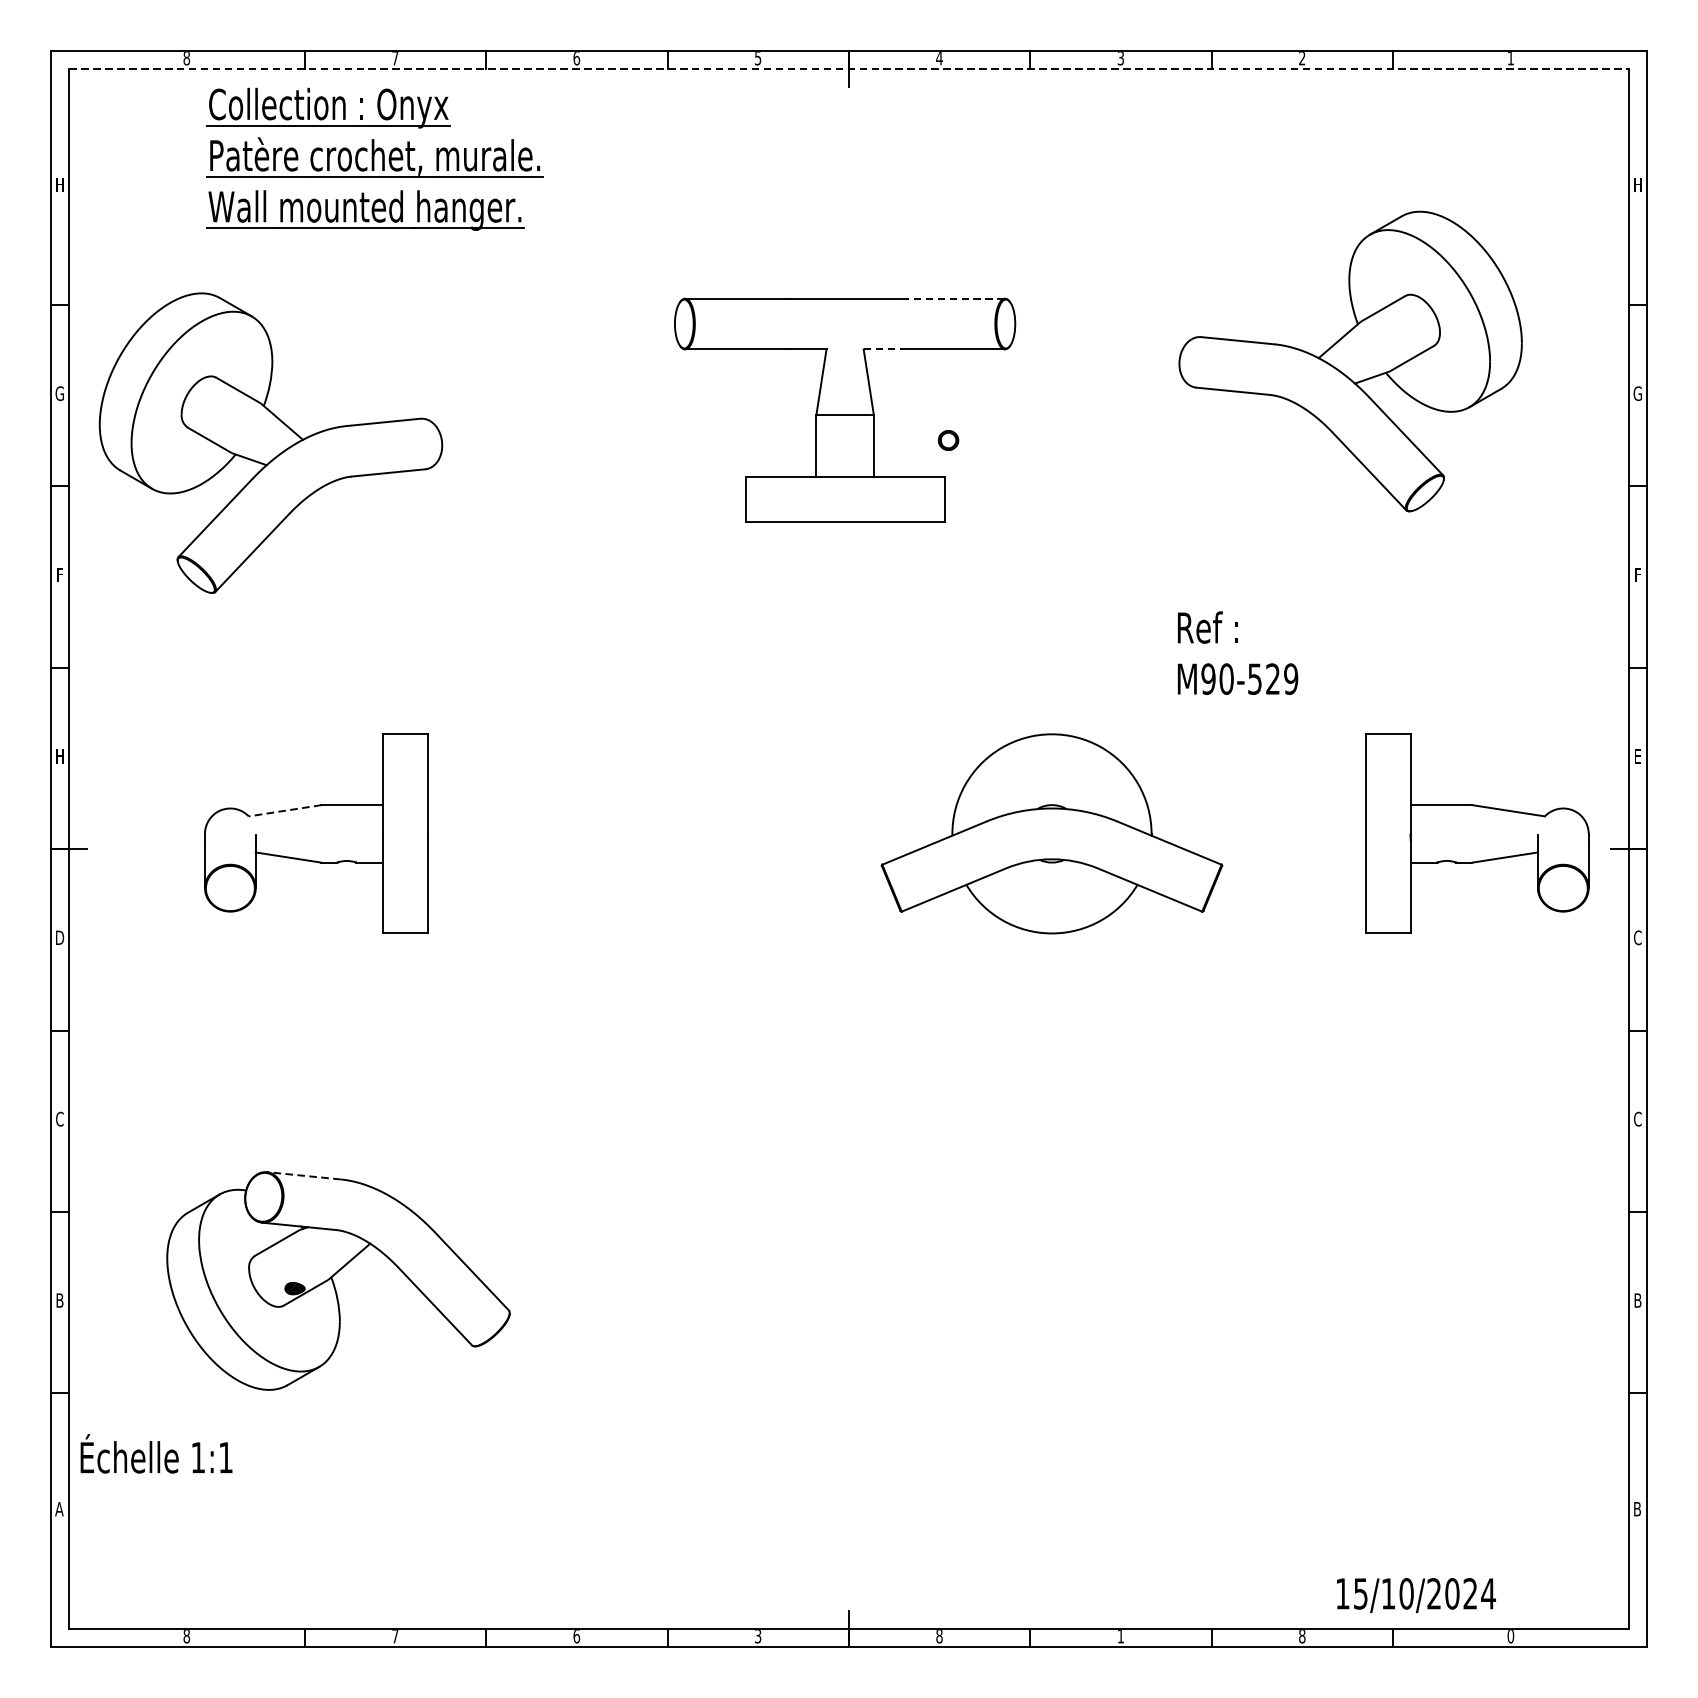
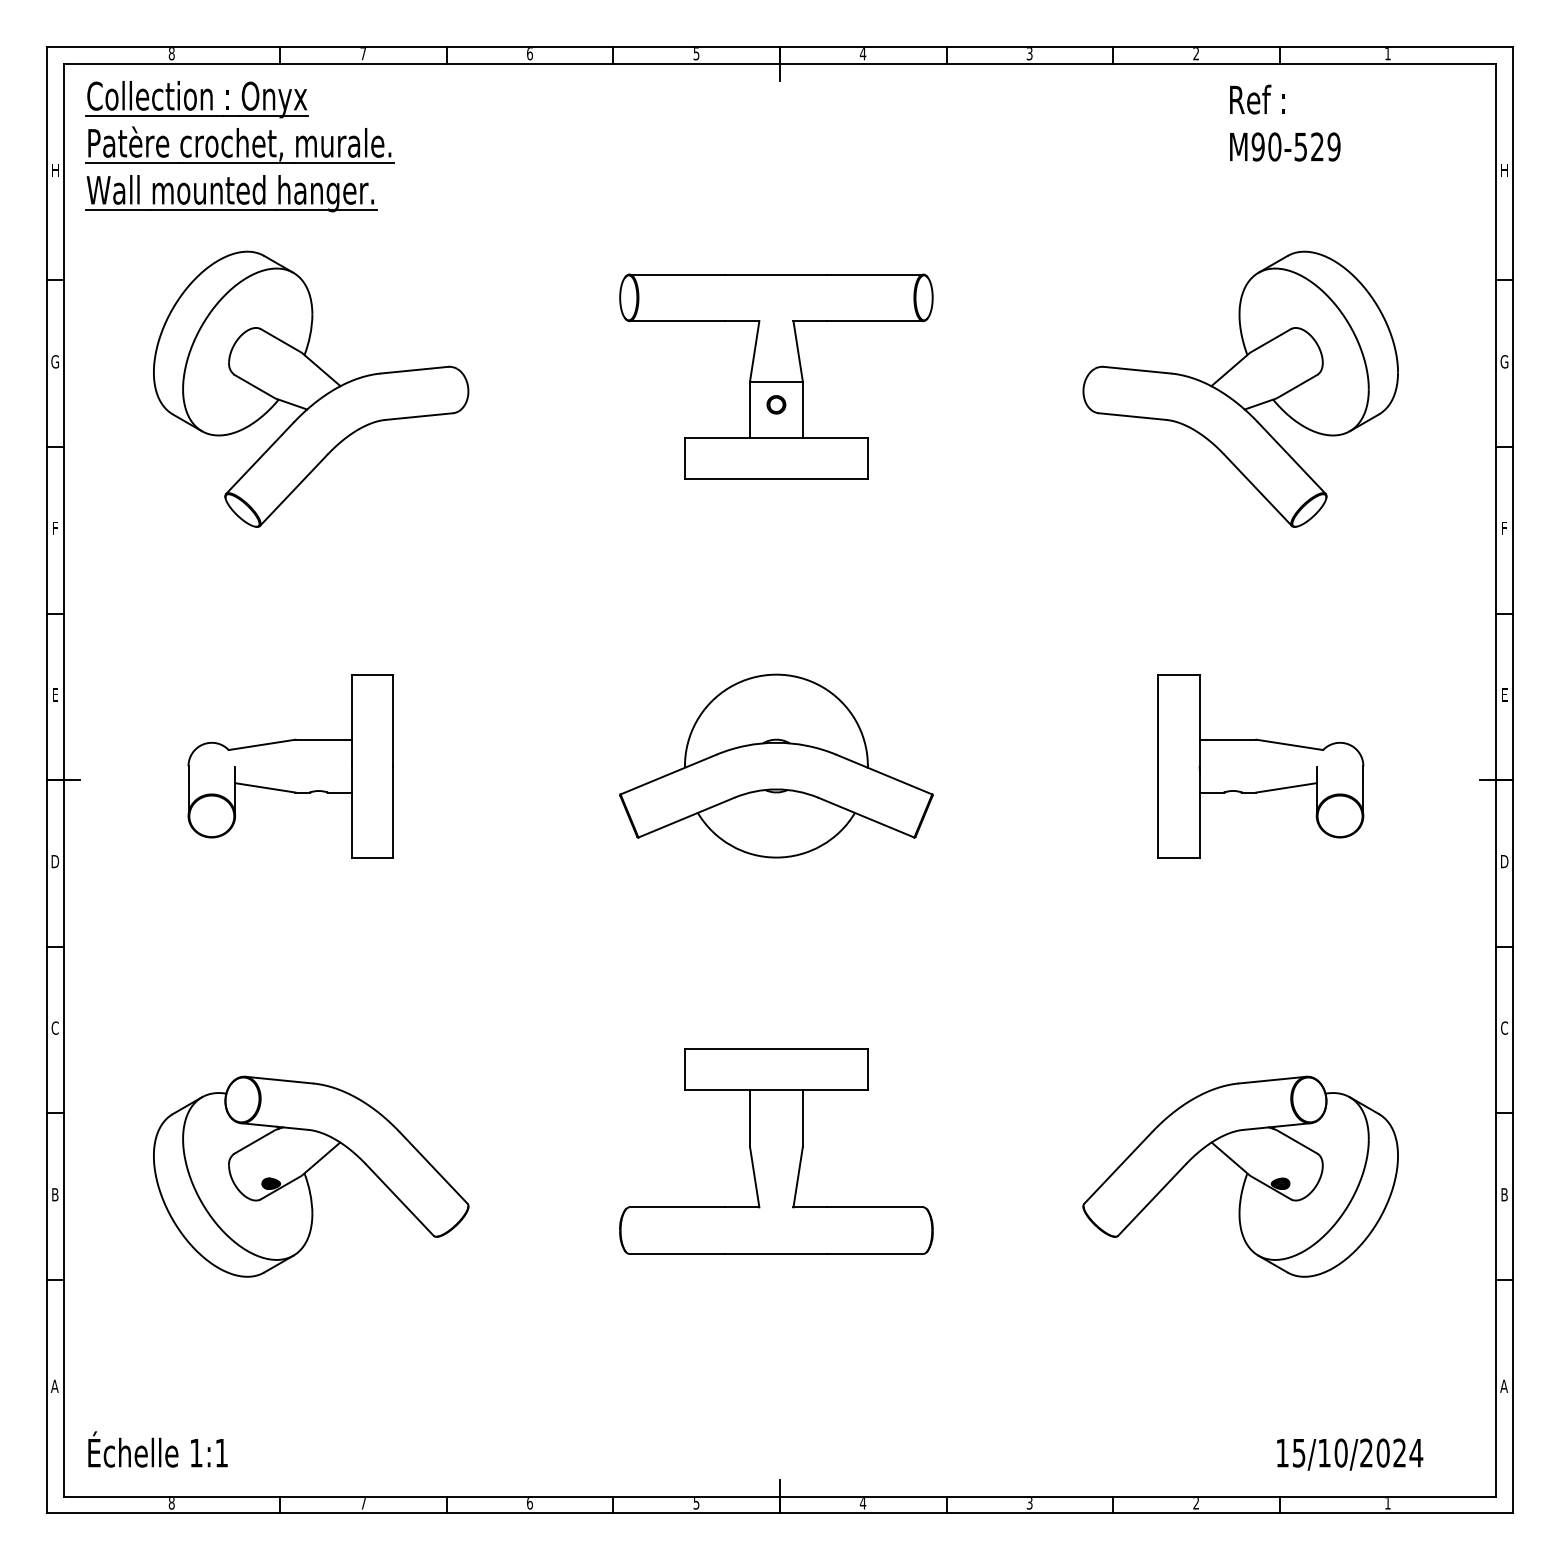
line: (849, 68) -> (780, 63), dashed -> solid
part: (374, 159) -> (239, 146), moved
line: (952, 298) -> (875, 274), dashed -> solid
line: (882, 349) -> (810, 321), dashed -> solid
part: (1350, 360) -> (1240, 388), moved
part: (948, 440) -> (776, 404), moved
part: (271, 442) -> (311, 388), moved
text: (1238, 652) -> (1285, 122), moved
text: (60, 755) -> (55, 694), H -> E
line: (285, 810) -> (262, 744), dashed -> solid
part: (1052, 833) -> (776, 765), moved
part: (1476, 834) -> (1260, 766), moved
text: (1637, 937) -> (1504, 861), C -> D
line: (302, 1176) -> (278, 1080), dashed -> solid
part: (845, 1253) -> (776, 1151), added
part: (1350, 1280) -> (1240, 1176), added
text: (155, 1453) -> (157, 1449), moved
text: (1636, 1508) -> (1503, 1385), B -> A
text: (1416, 1595) -> (1350, 1454), moved
text: (758, 1636) -> (696, 1503), 3 -> 5
text: (938, 1636) -> (862, 1503), 8 -> 4
text: (1120, 1636) -> (1029, 1503), 1 -> 3
text: (1302, 1636) -> (1196, 1503), 8 -> 2
text: (1510, 1636) -> (1387, 1503), 0 -> 1

